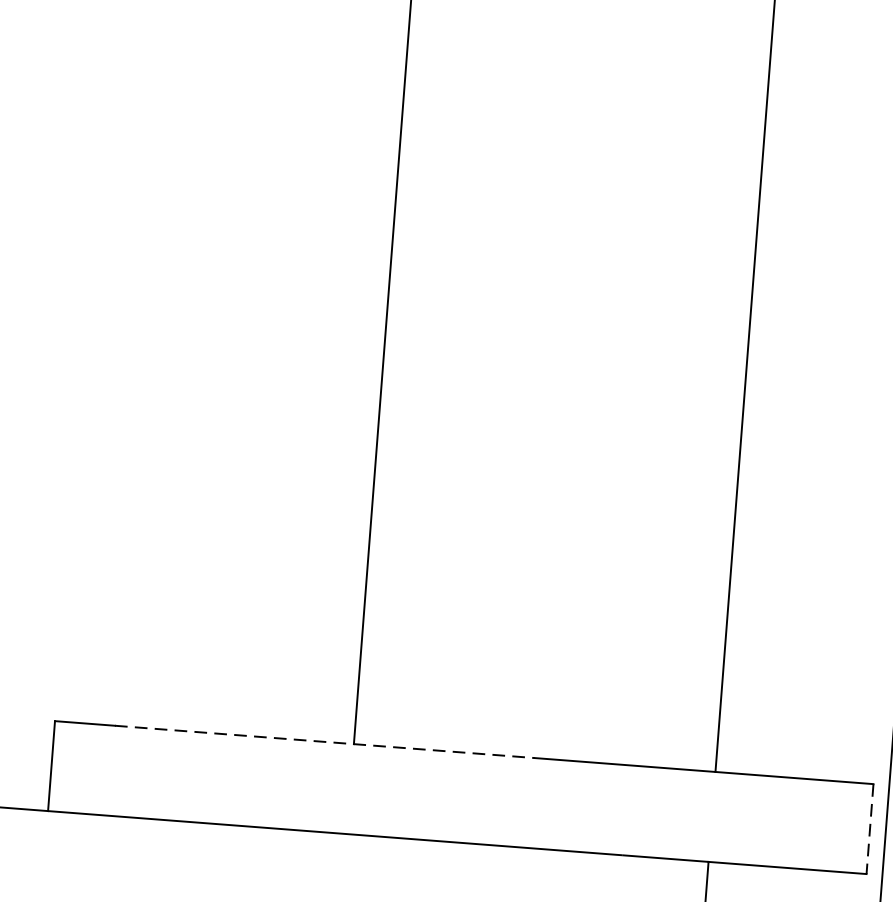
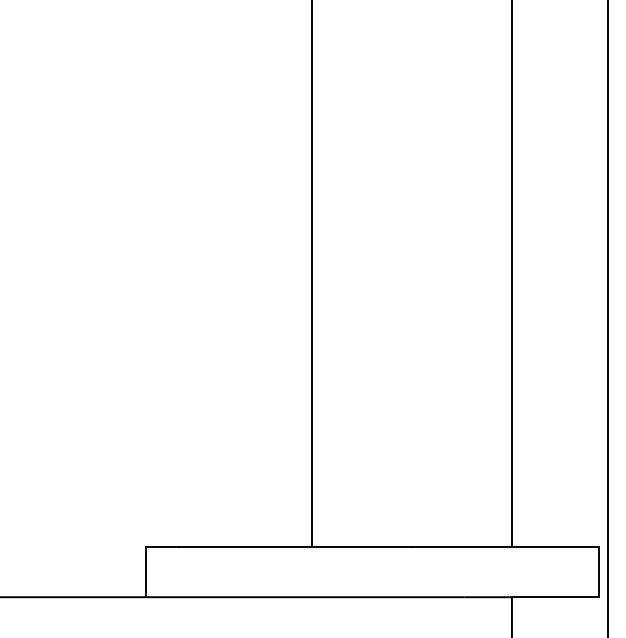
line: (326, 742) -> (296, 547), dashed -> solid
line: (870, 829) -> (599, 572), dashed -> solid

